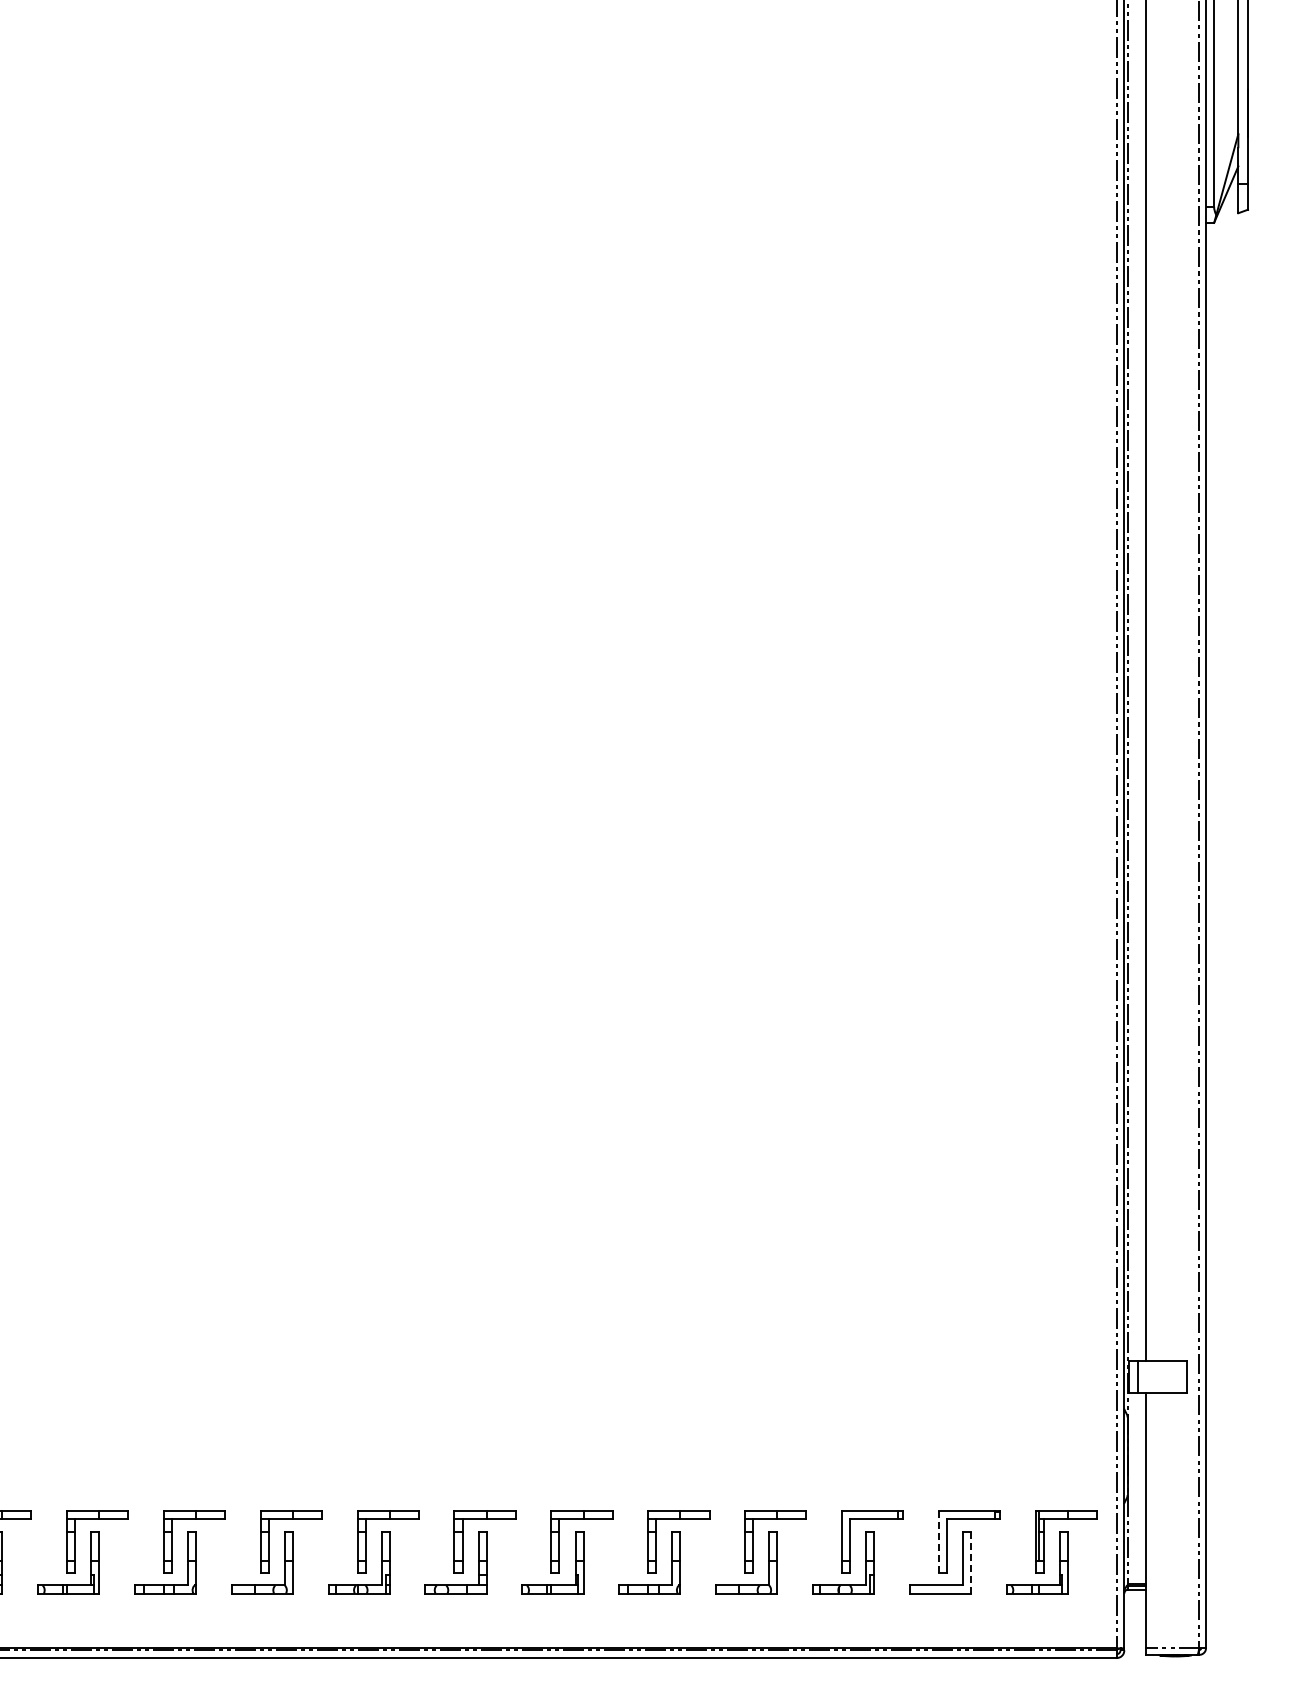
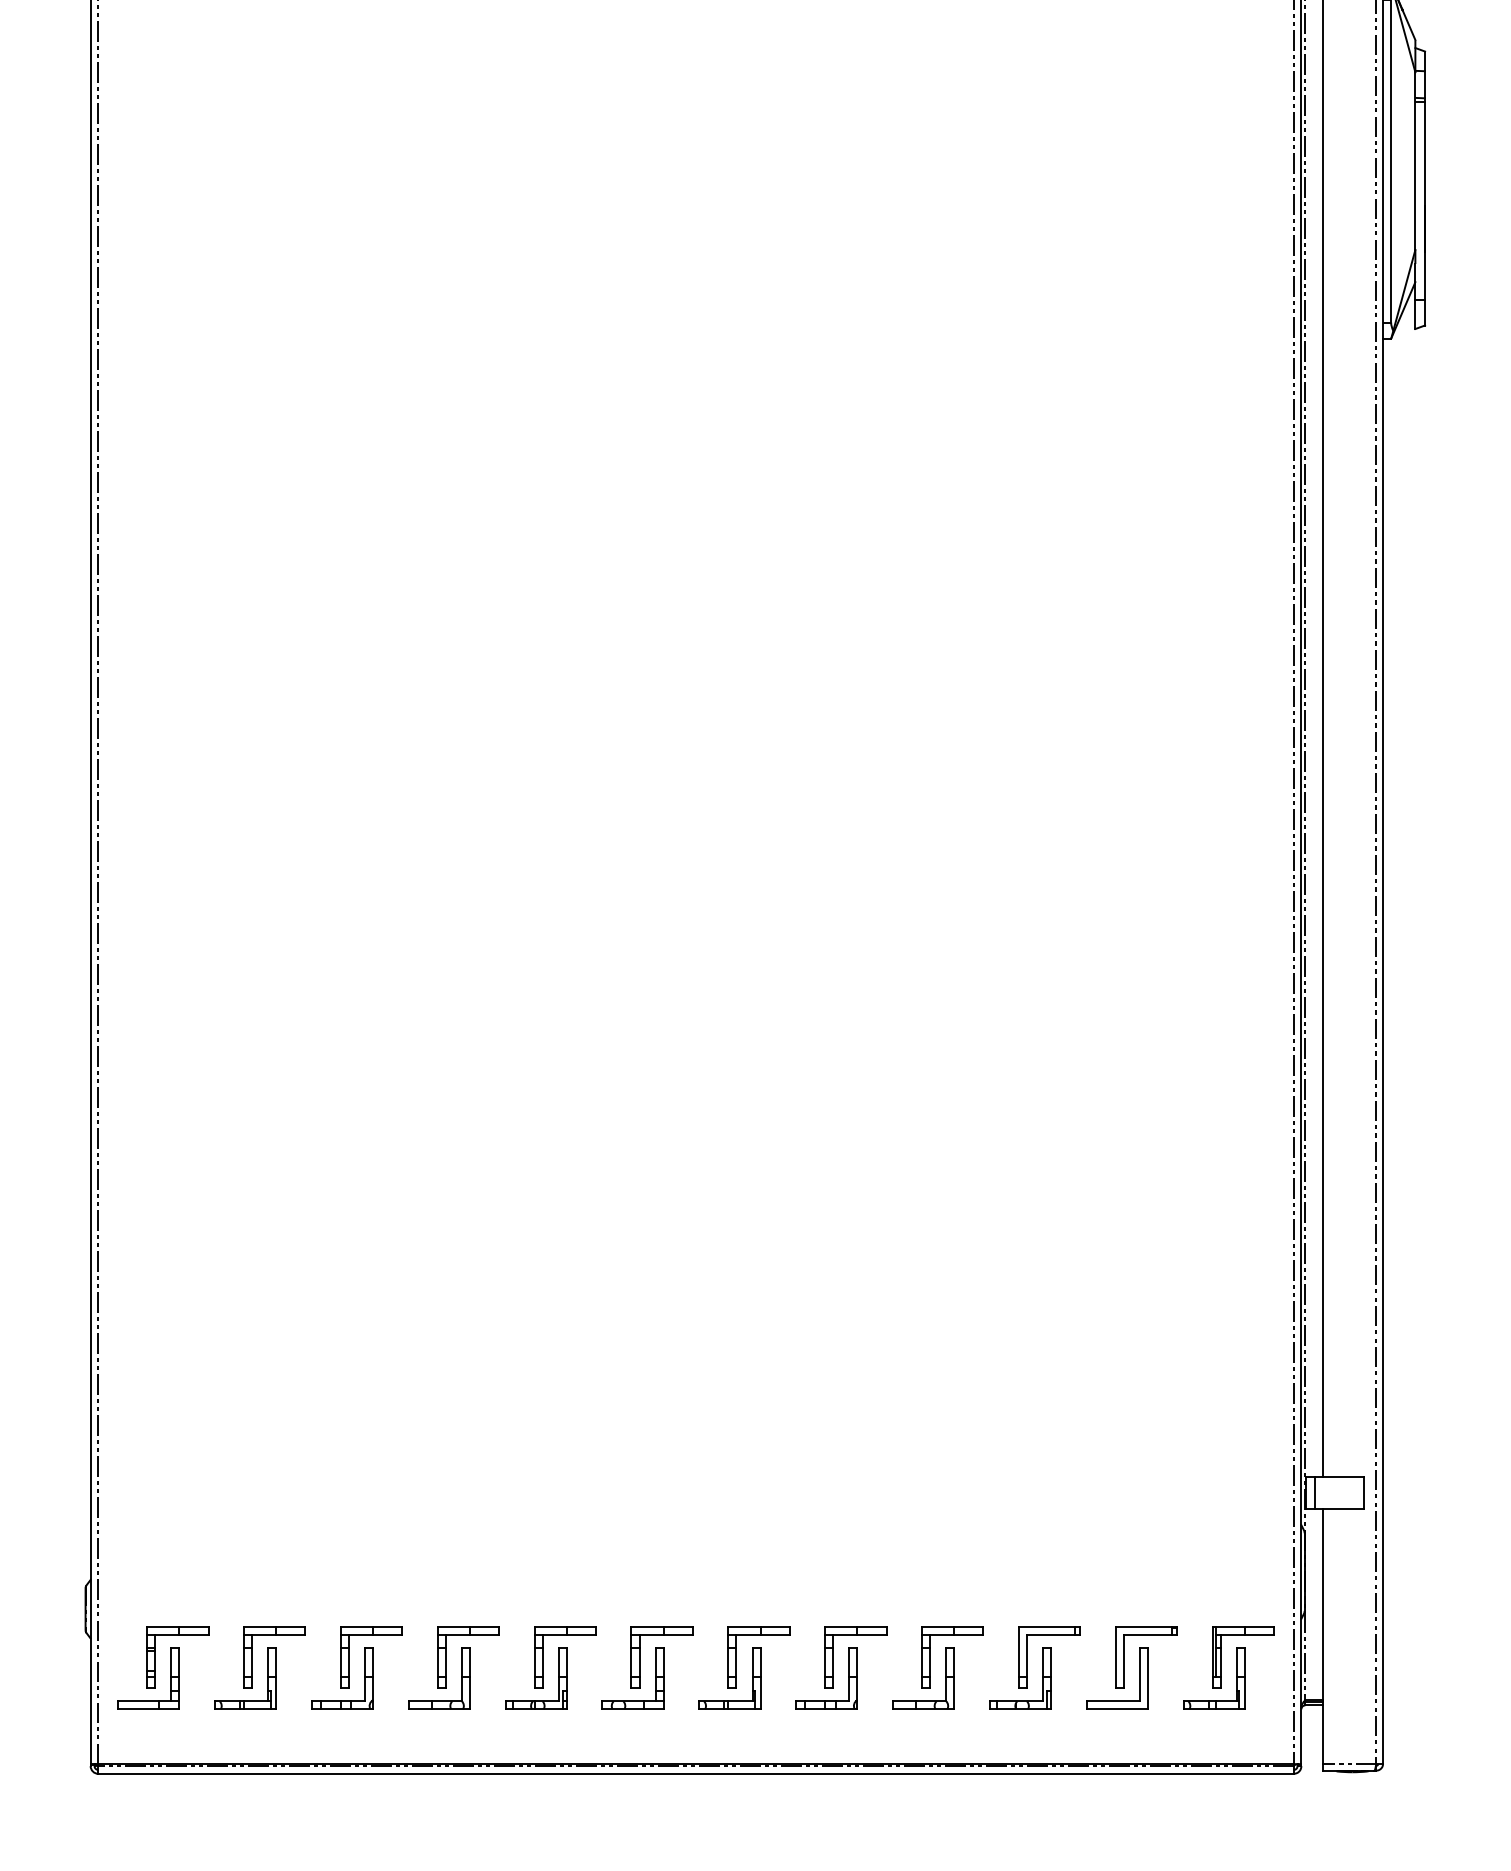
line: (938, 1541) -> (1115, 1657), dashed -> solid
line: (971, 1562) -> (1148, 1678), dashed -> solid

